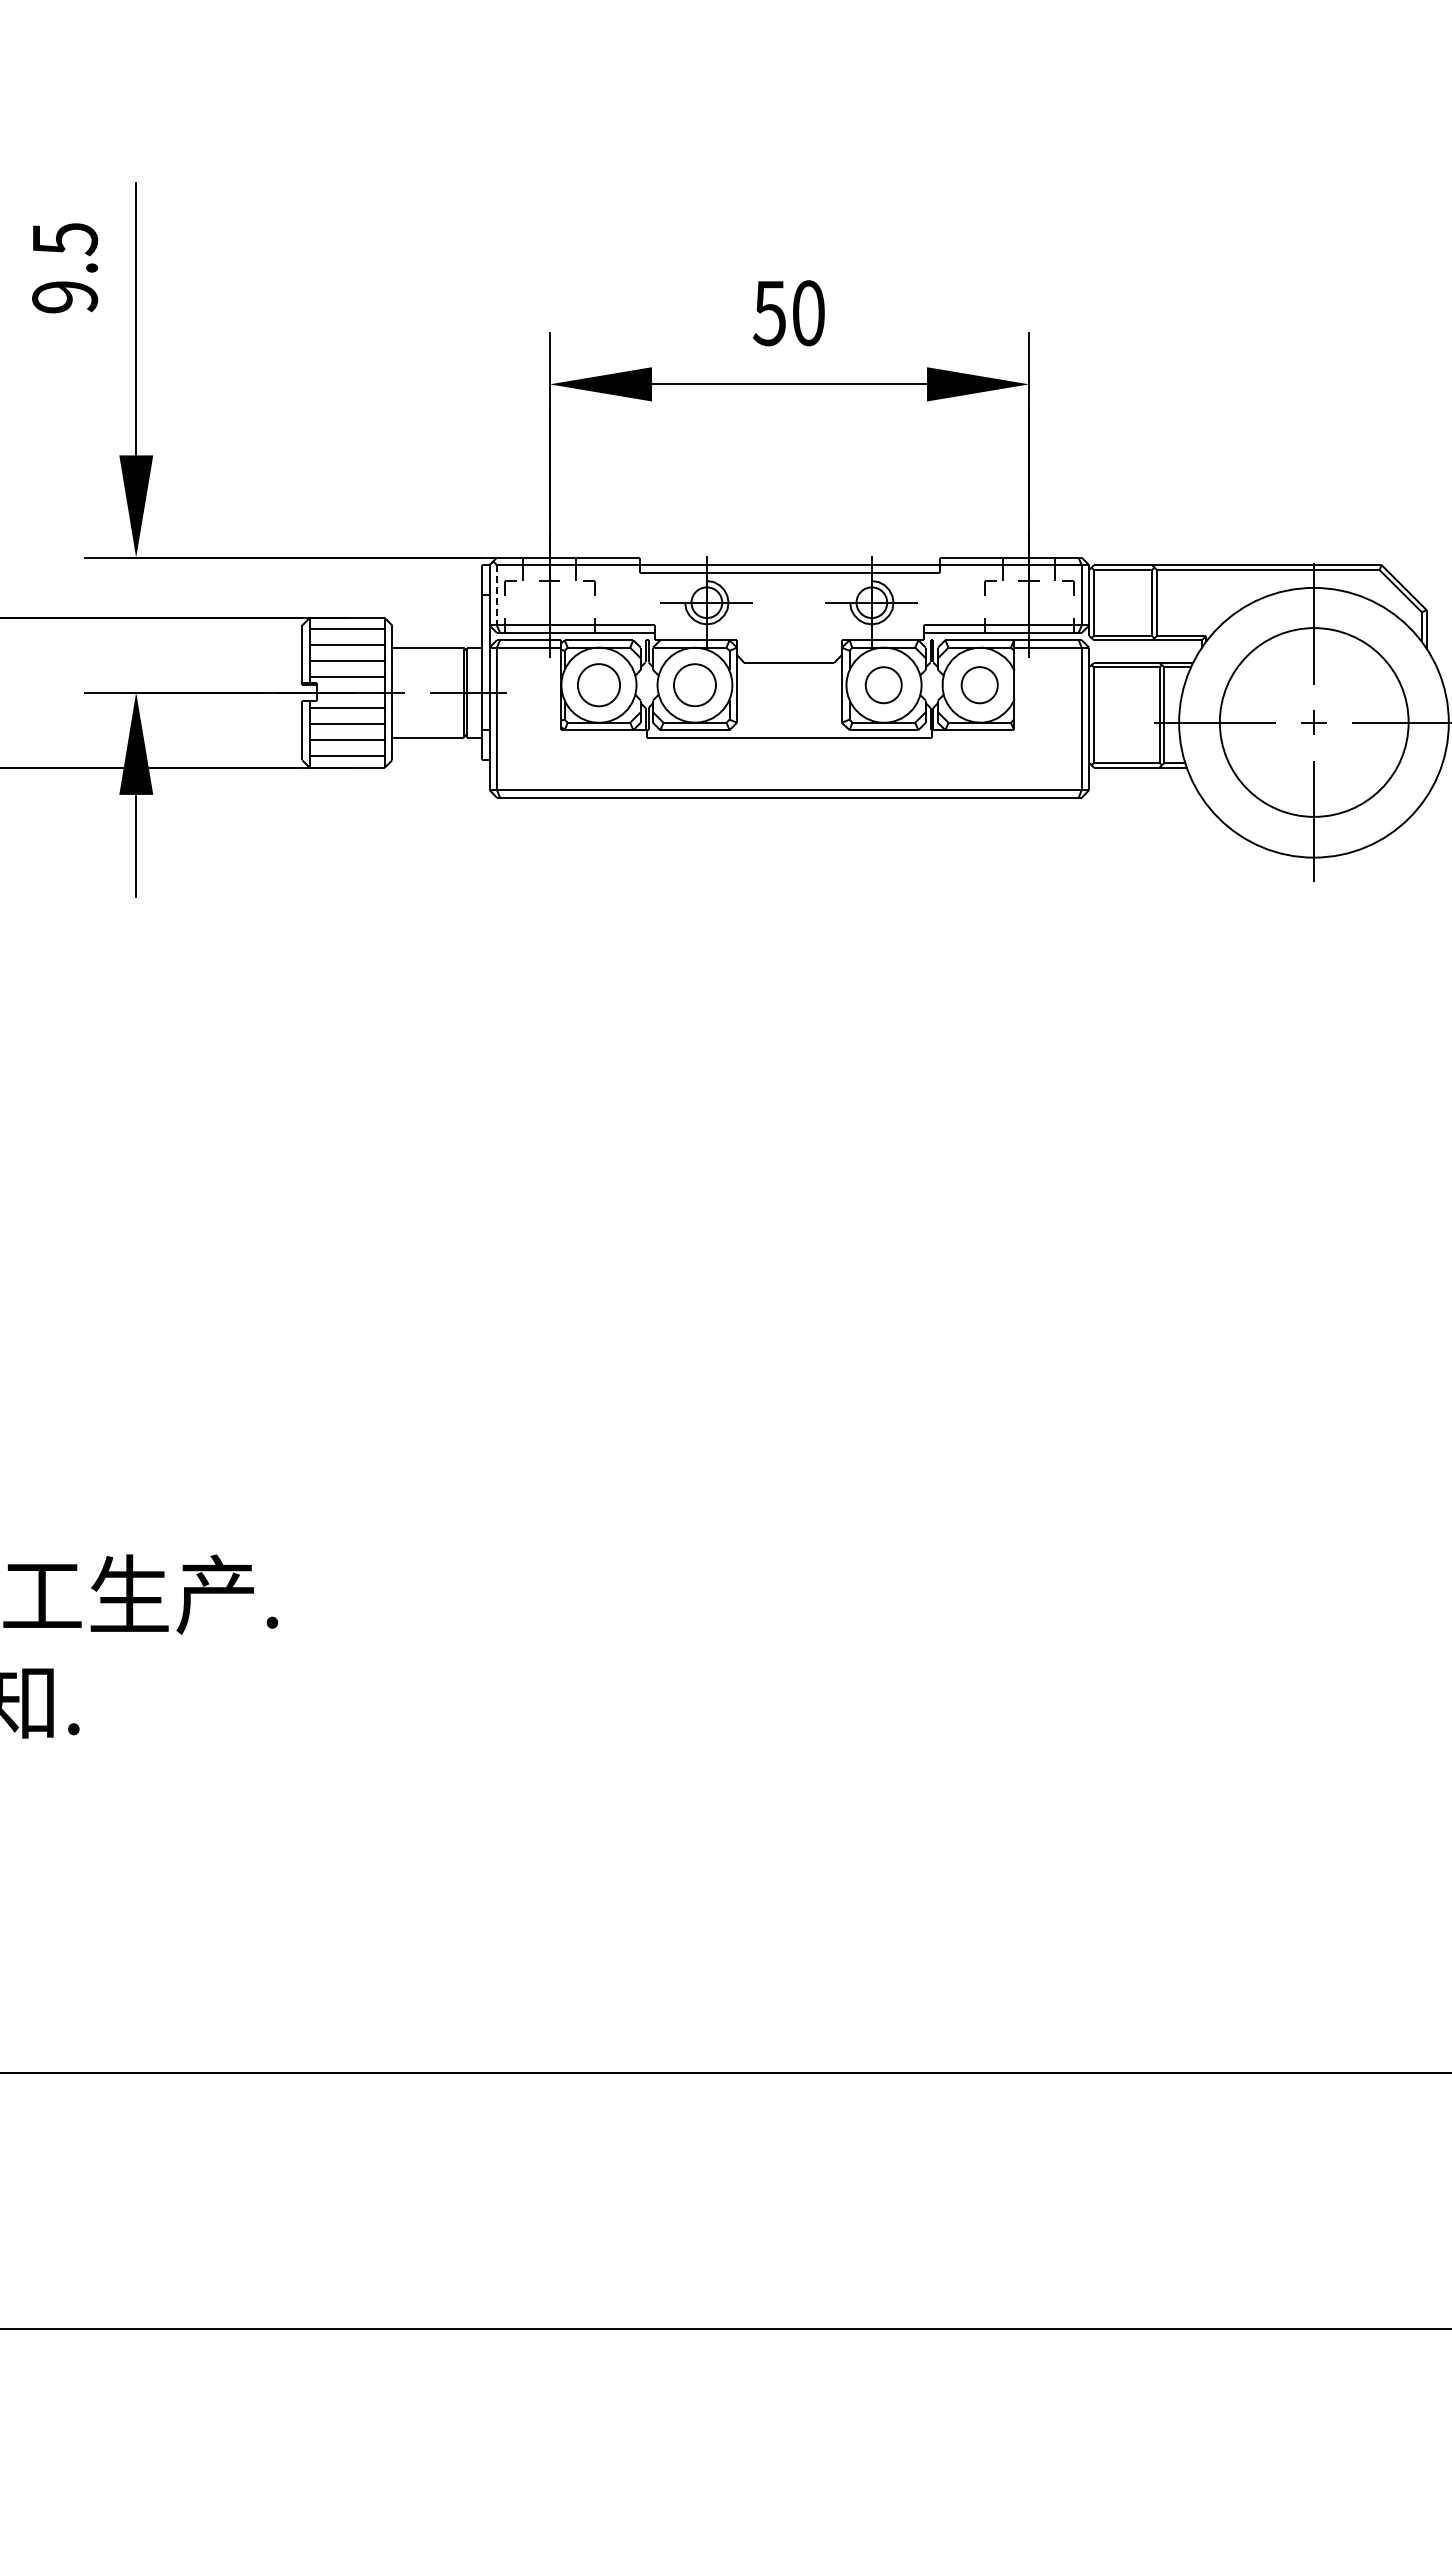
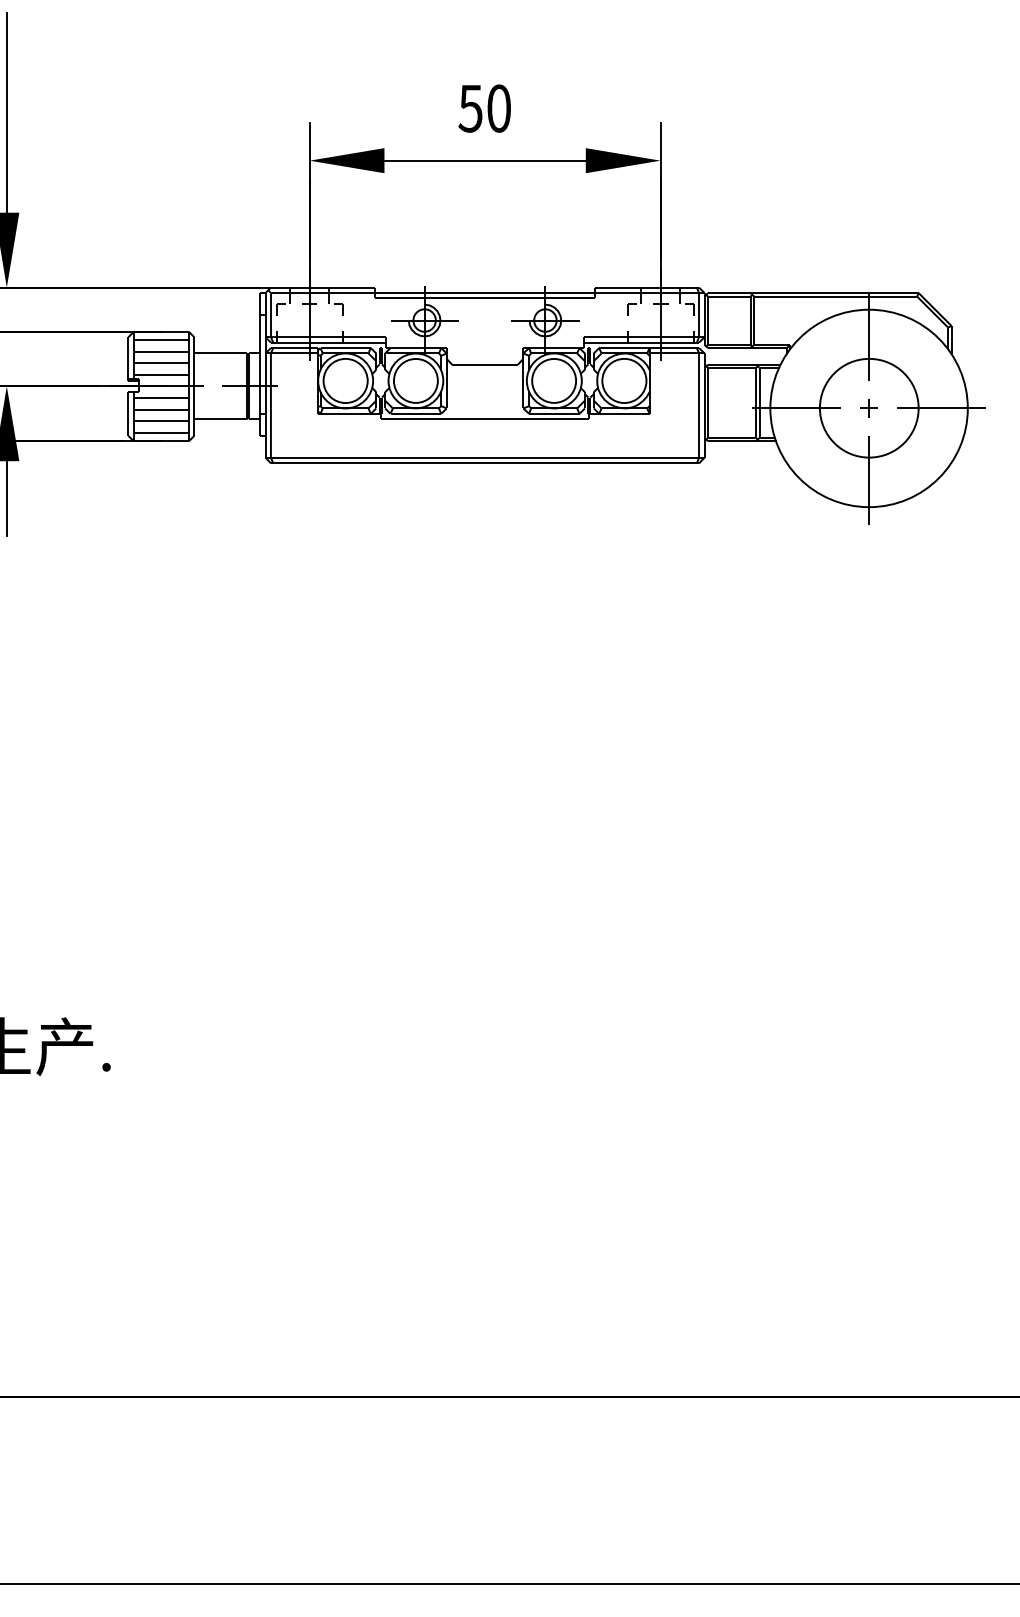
line: (496, 595) -> (270, 315), dashed -> solid
circle: (598, 685) -> (345, 381), size x1.43
circle: (694, 685) -> (415, 381), size x1.43
circle: (883, 685) -> (553, 381), size x1.67
circle: (979, 685) -> (624, 381), size x1.67
circle: (1313, 722) -> (868, 408), size x0.71

